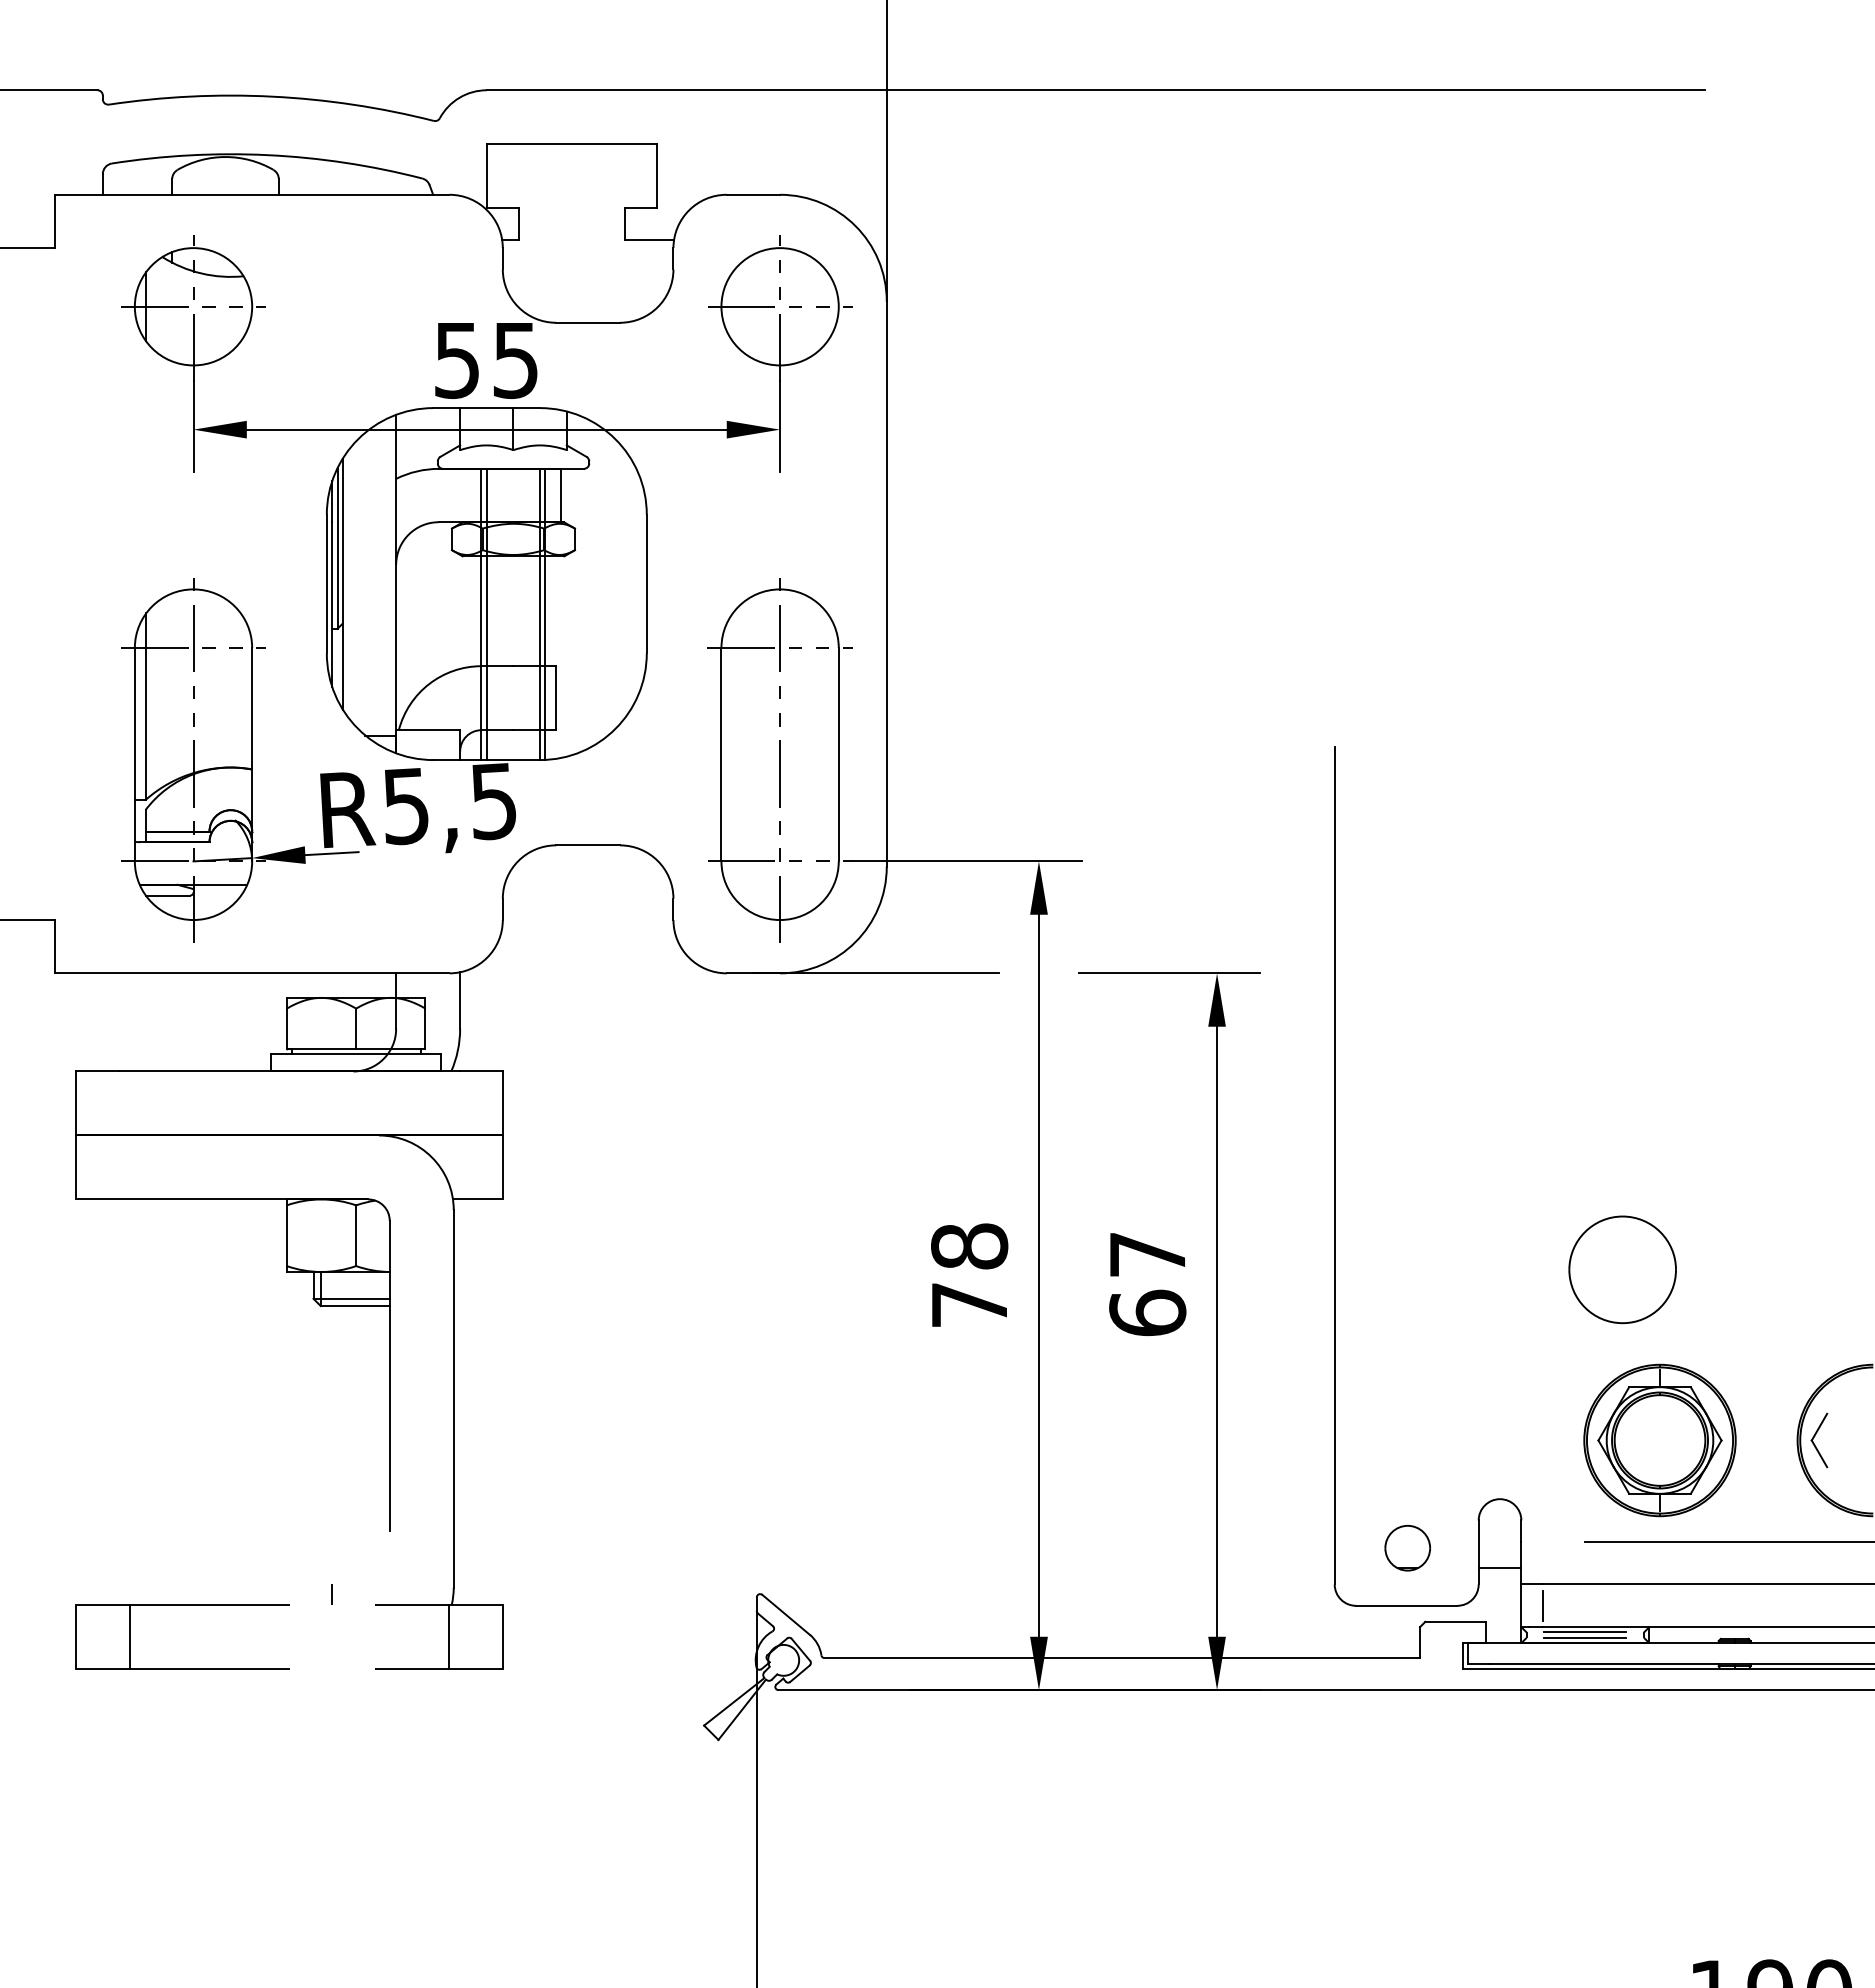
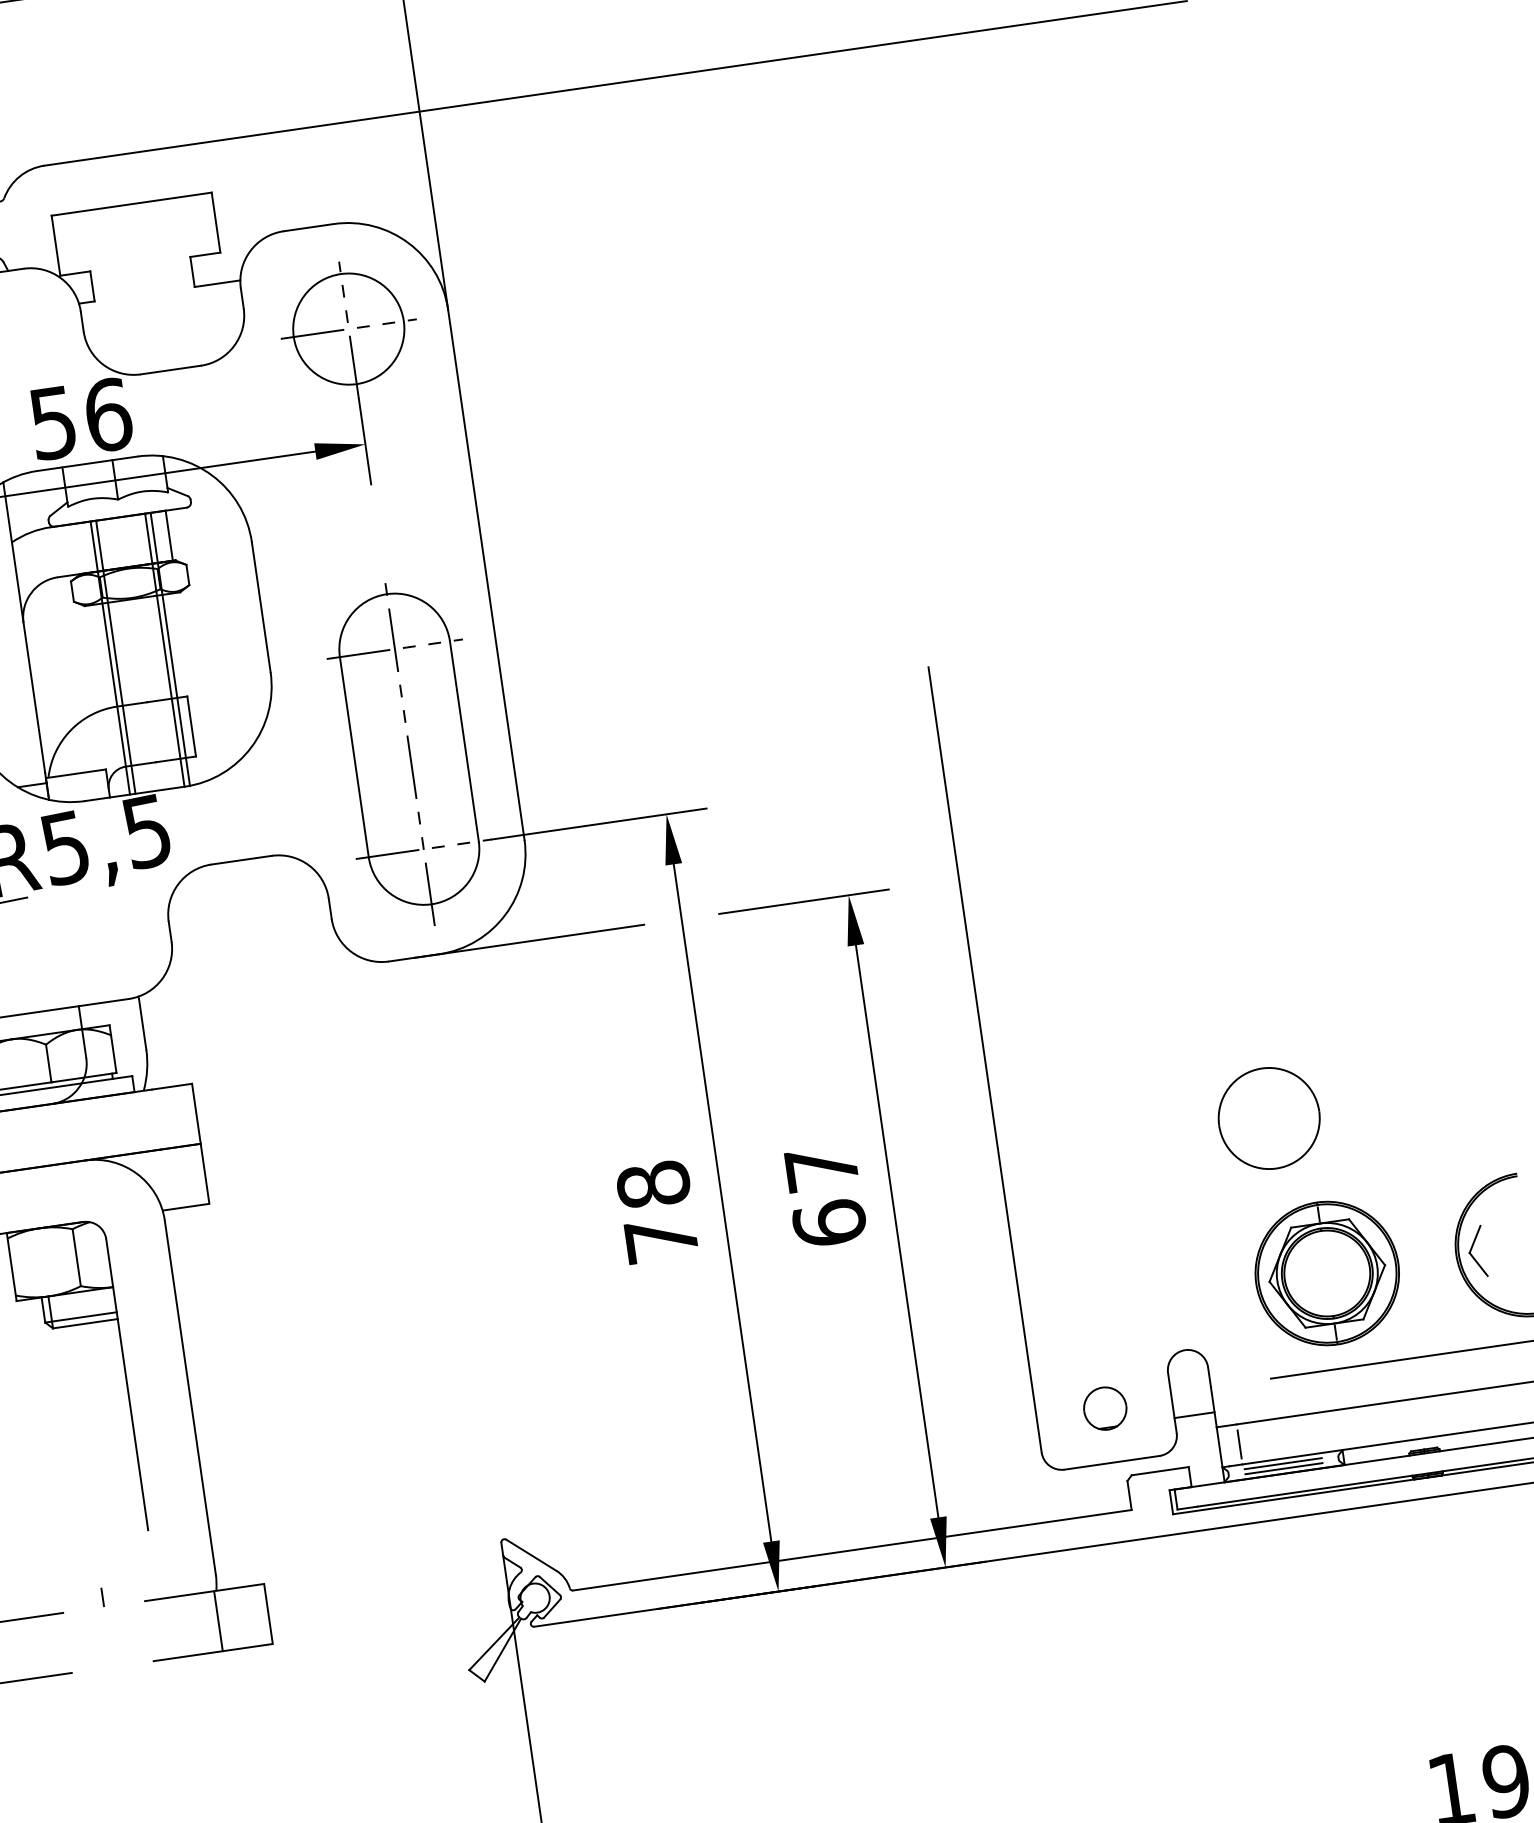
text: (516, 360) -> (108, 415), 55 -> 56

